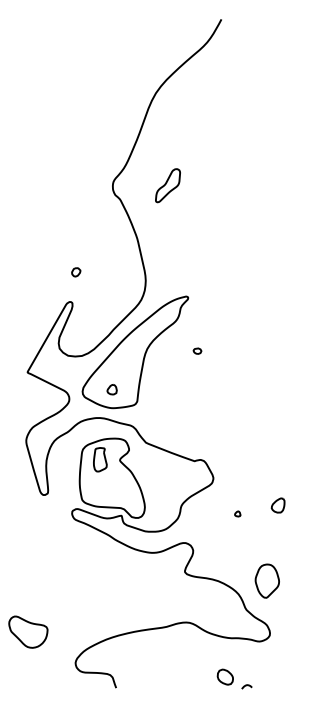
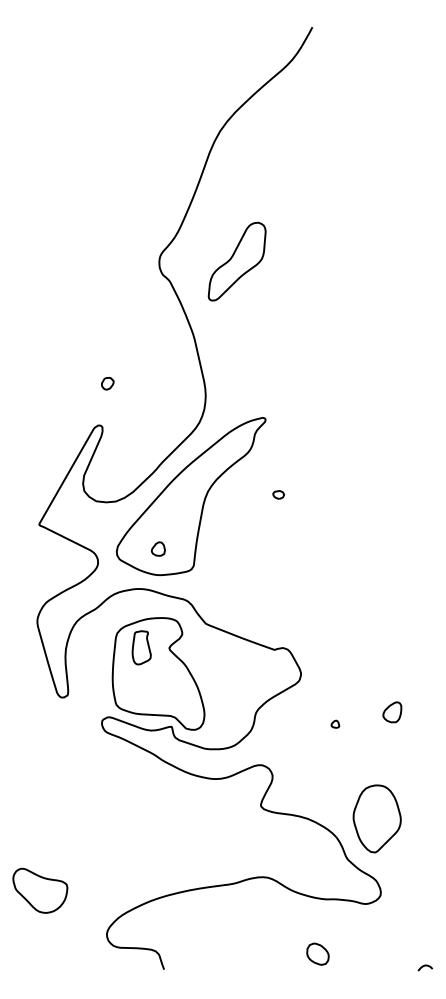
part: (167, 185) -> (236, 261), size x1.67
part: (266, 580) -> (376, 818), size x1.43
curve: (246, 685) -> (424, 966), moved

